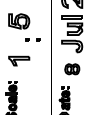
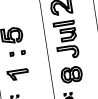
part: (32, 39) -> (17, 53), moved
part: (72, 69) -> (72, 74), size x1.43

